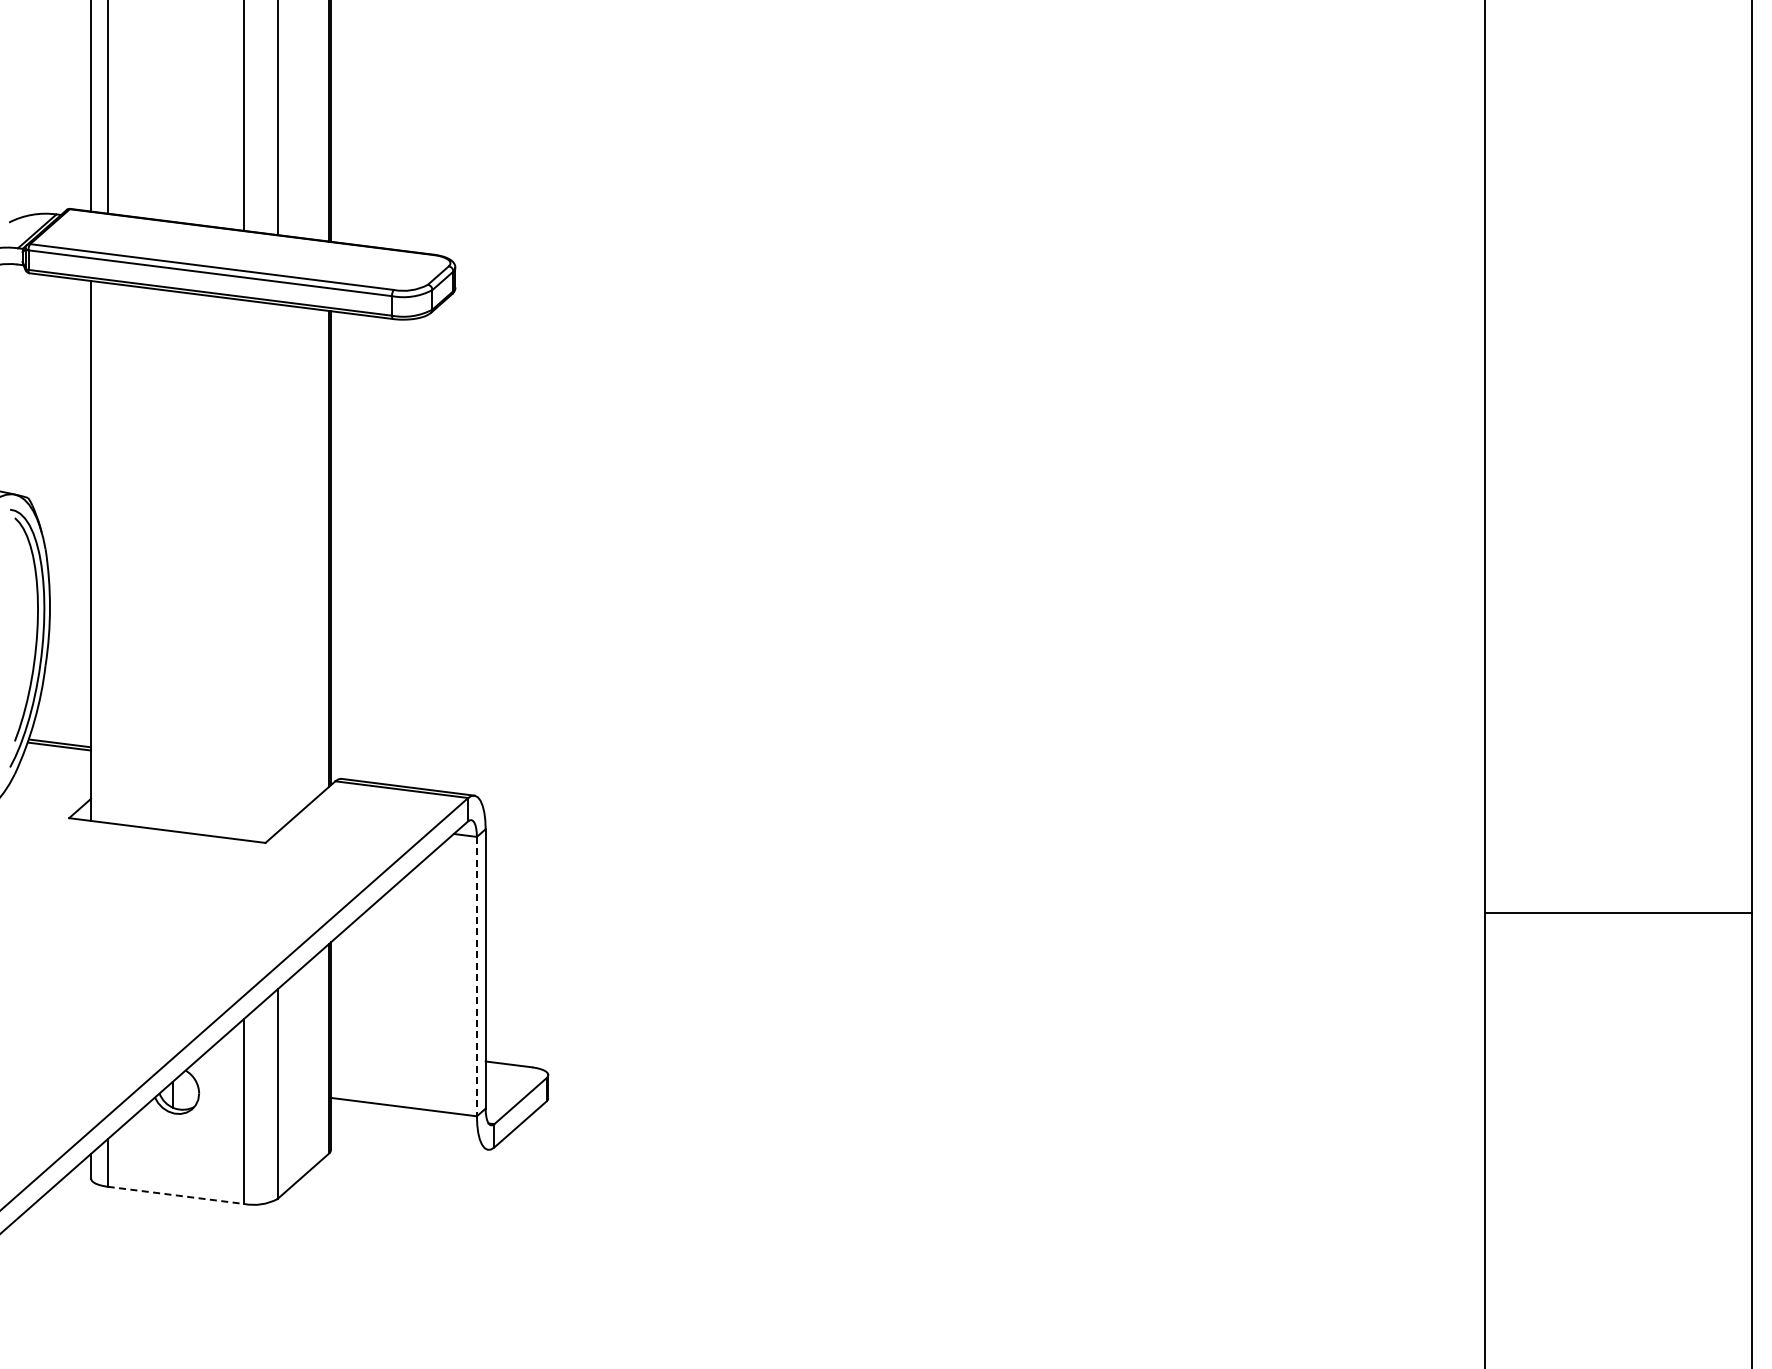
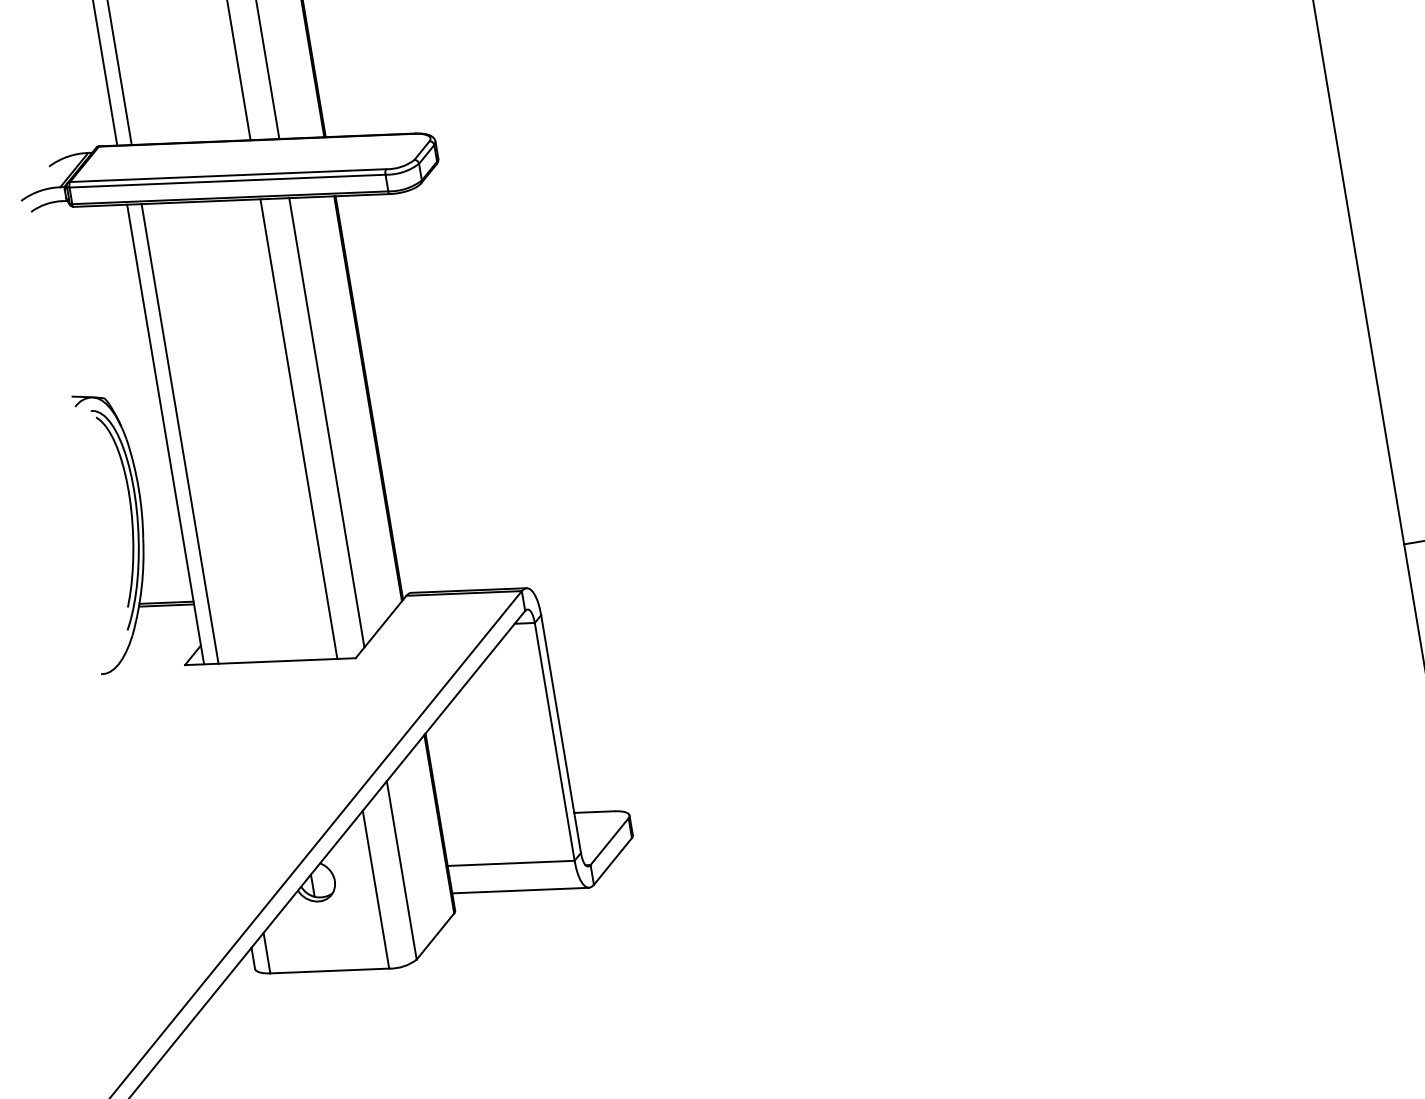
line: (107, 553) -> (179, 434), added
line: (277, 568) -> (326, 422), added
line: (244, 570) -> (299, 429), added
line: (476, 976) -> (554, 741), dashed -> solid
line: (409, 1139) -> (520, 890), added
line: (176, 1195) -> (330, 971), dashed -> solid

